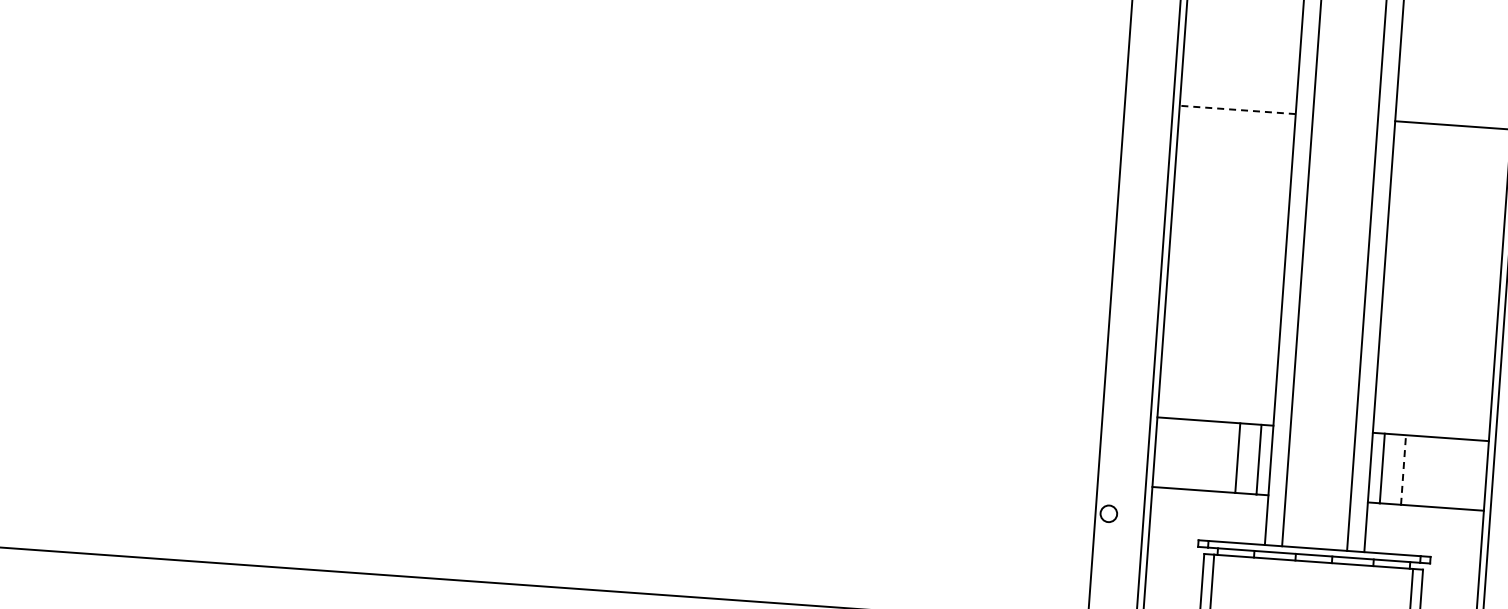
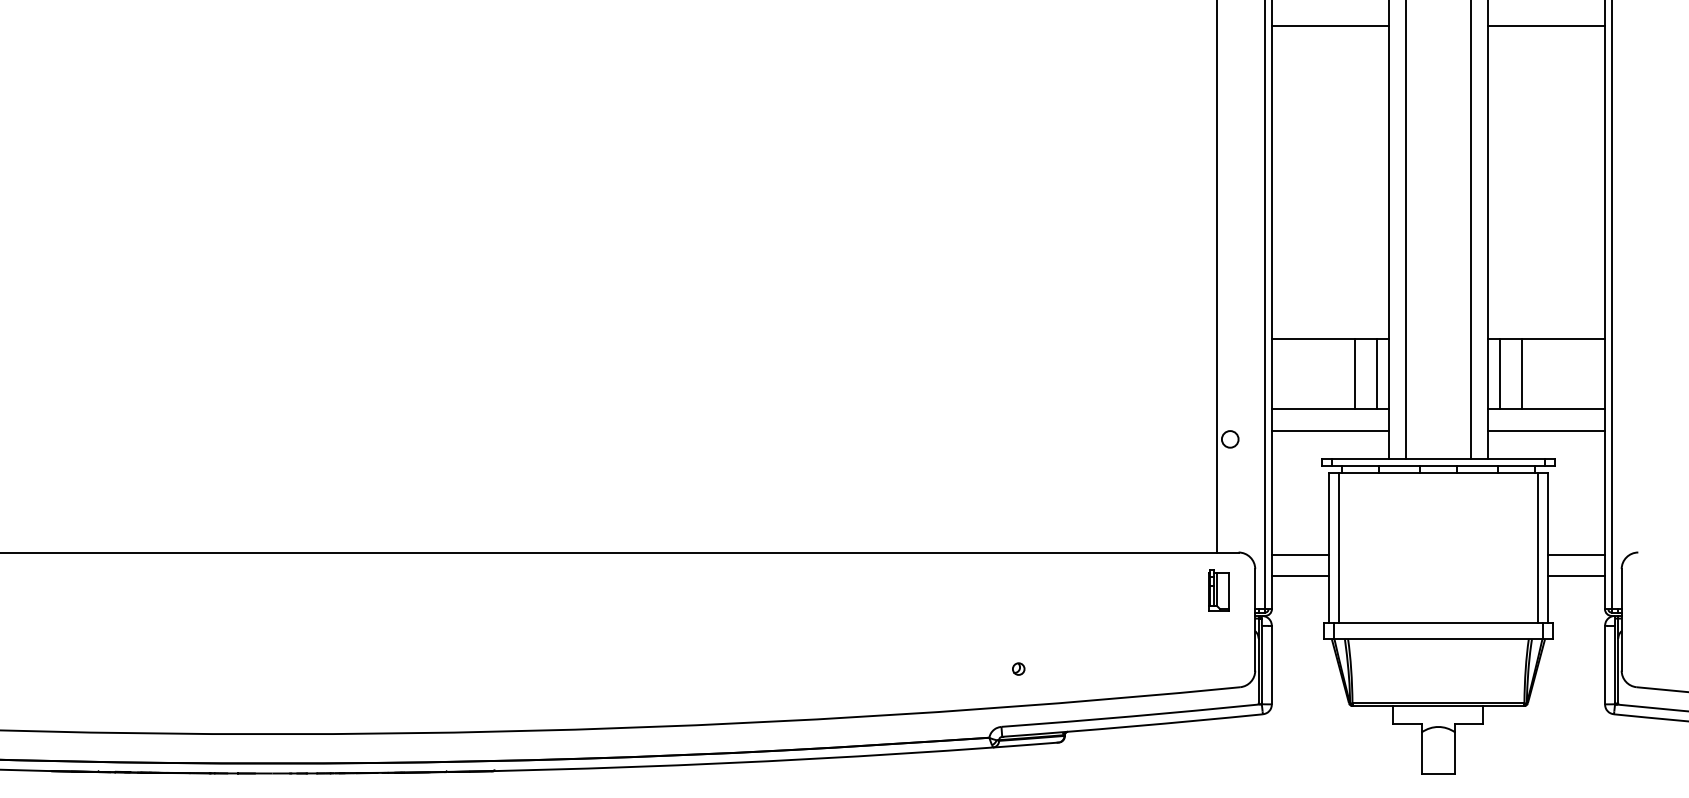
line: (1237, 110) -> (1329, 26), dashed -> solid
line: (1403, 470) -> (1521, 374), dashed -> solid
line: (1208, 512) -> (1329, 430), added
line: (1424, 527) -> (1546, 430), added

